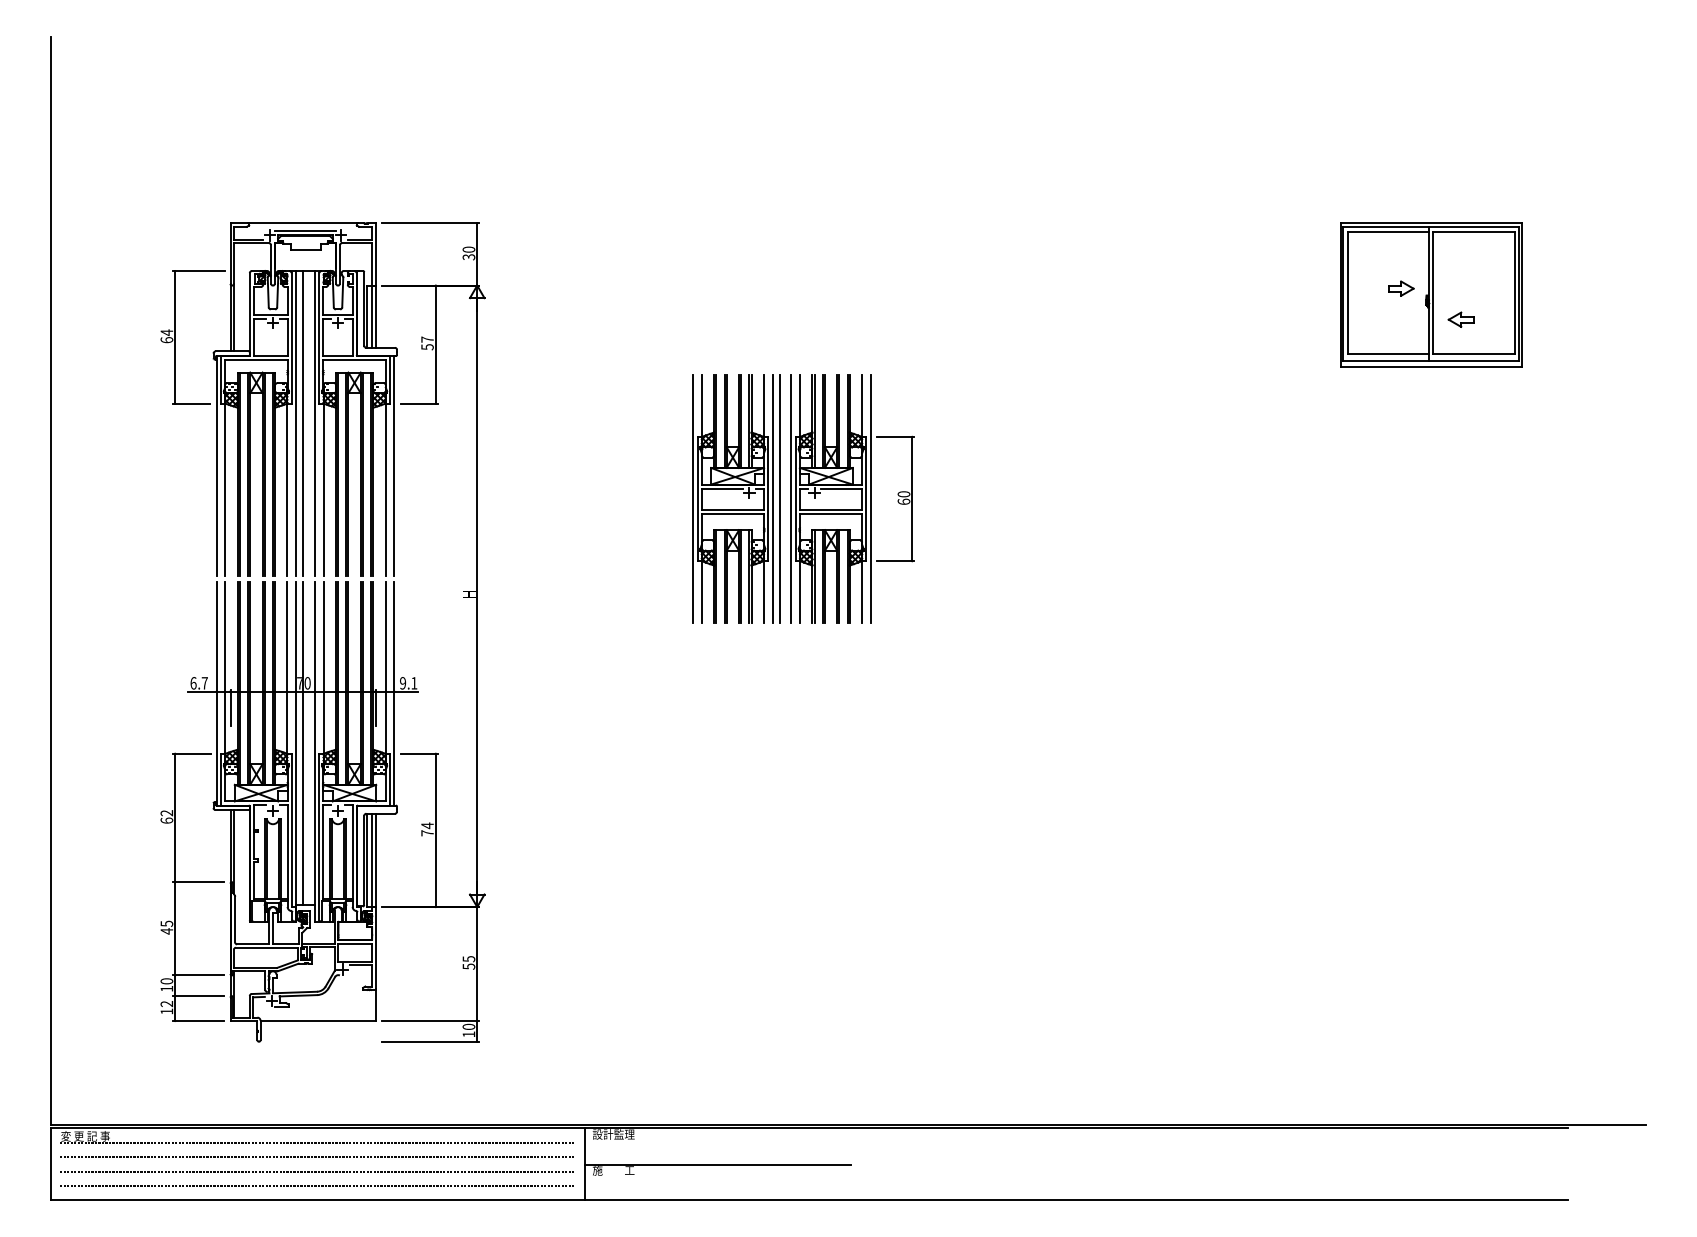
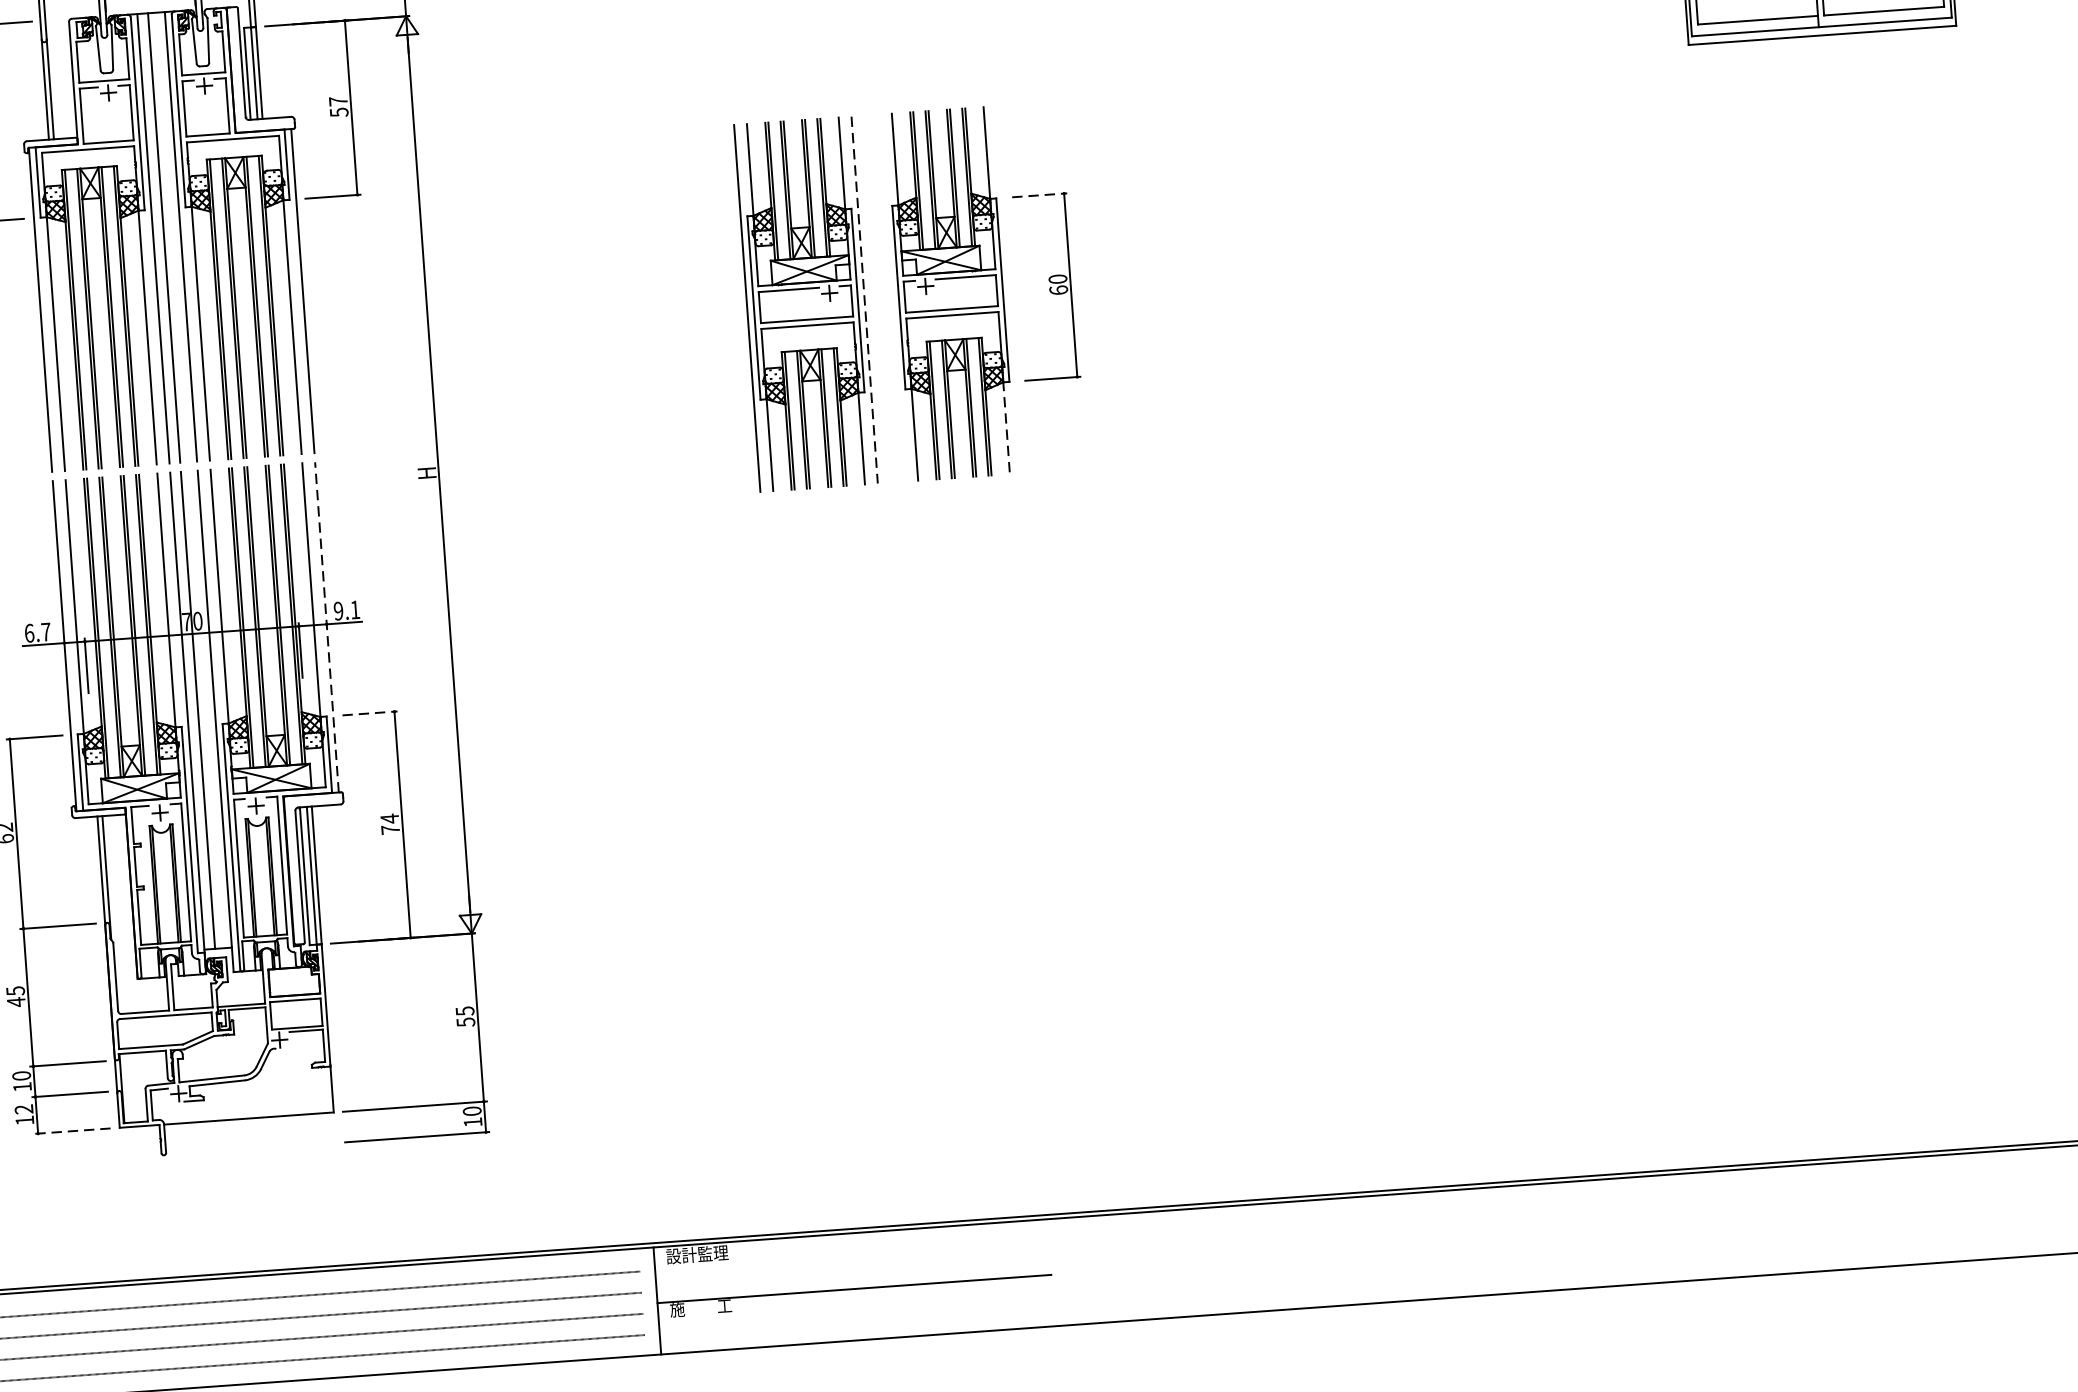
line: (895, 436) -> (1039, 194), solid -> dashed
line: (779, 498) -> (874, 298), removed
line: (791, 498) -> (892, 297), removed
line: (870, 498) -> (1008, 288), removed
line: (772, 499) -> (864, 300), solid -> dashed
line: (862, 591) -> (1007, 427), solid -> dashed
line: (394, 693) -> (327, 627), solid -> dashed
line: (419, 753) -> (370, 712), solid -> dashed
line: (198, 1021) -> (72, 1131), solid -> dashed

